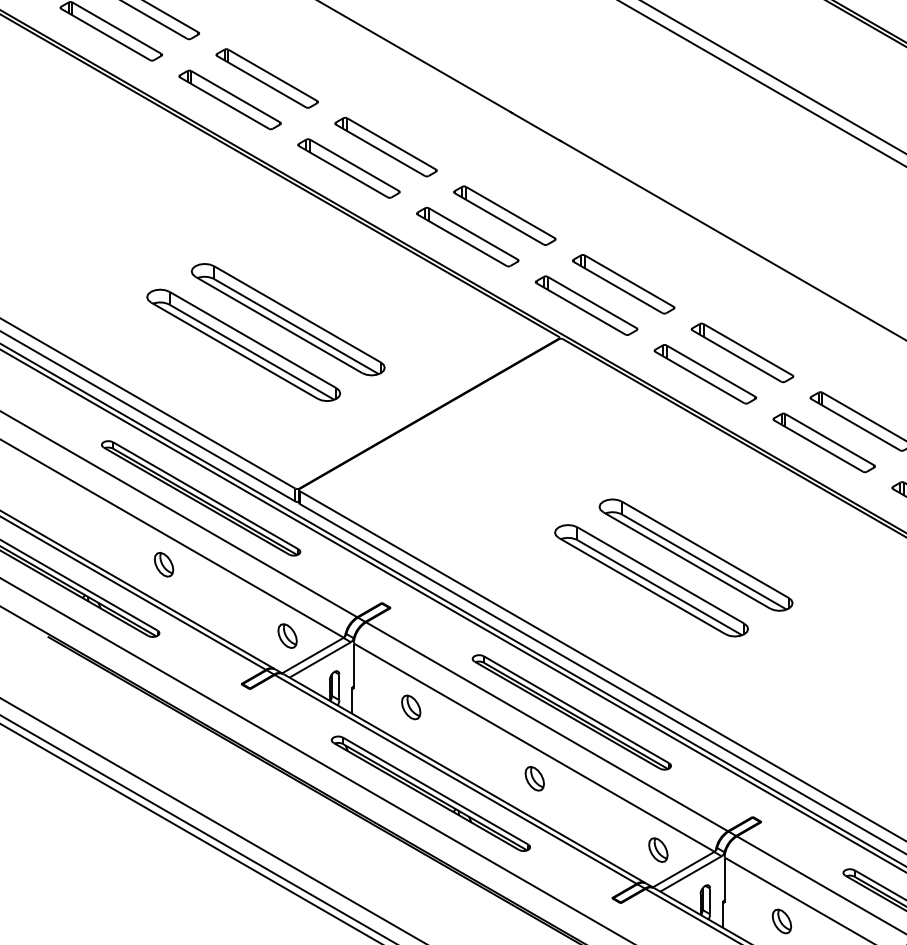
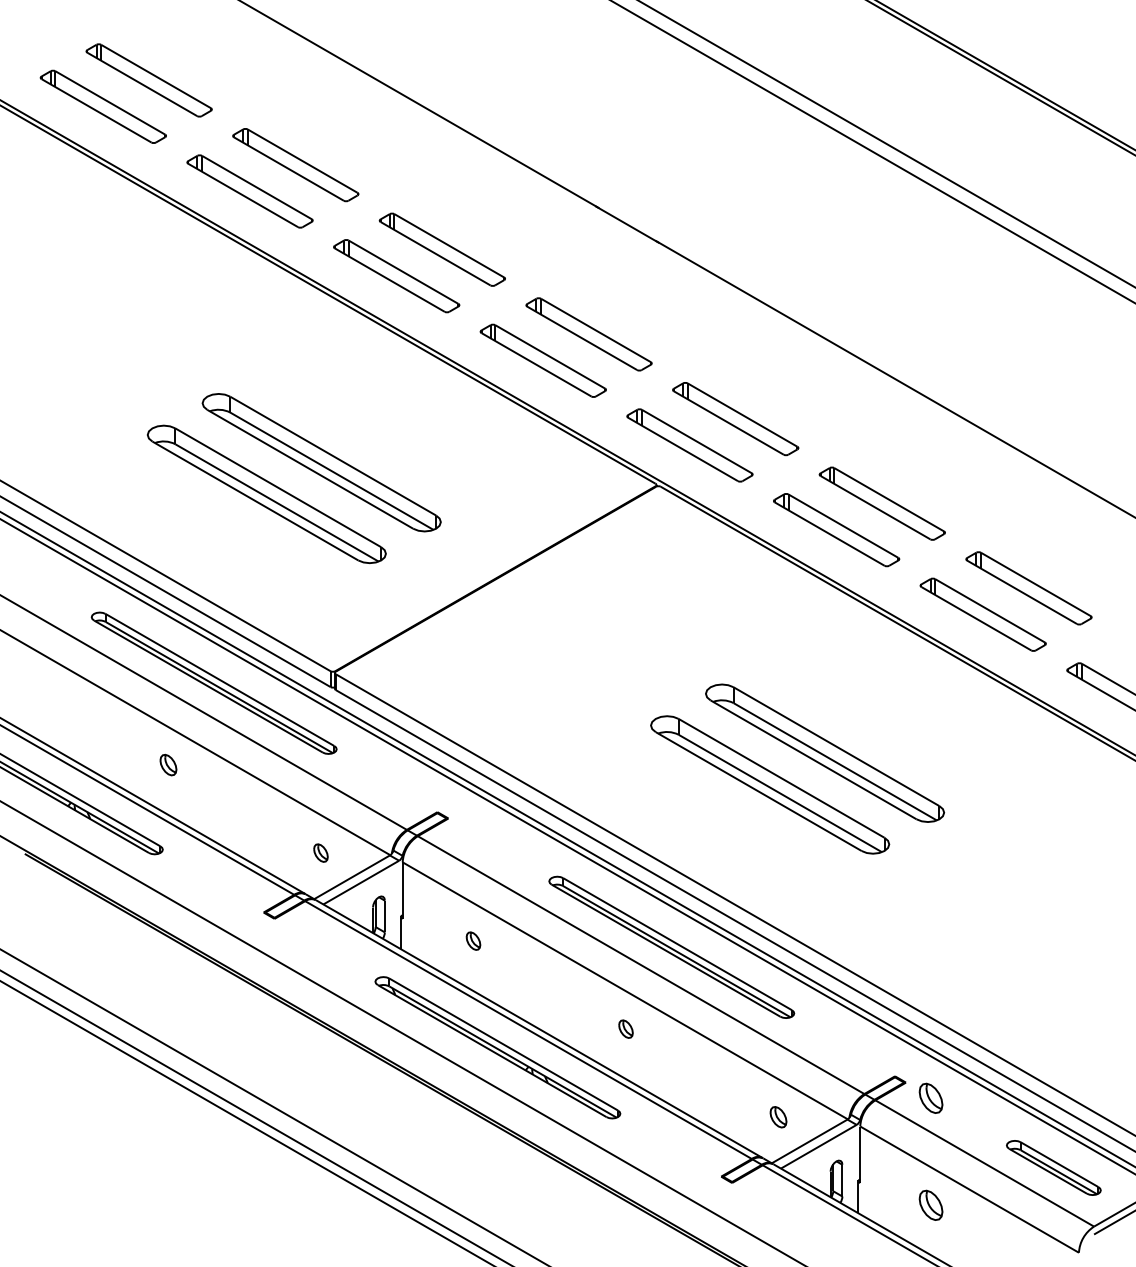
part: (164, 564) -> (168, 764), size x0.7
part: (287, 635) -> (320, 852), size x0.6
part: (411, 706) -> (473, 940), size x0.6
part: (534, 778) -> (625, 1028), size x0.6
part: (781, 834) -> (930, 1097), added
part: (658, 849) -> (778, 1116), size x0.7

